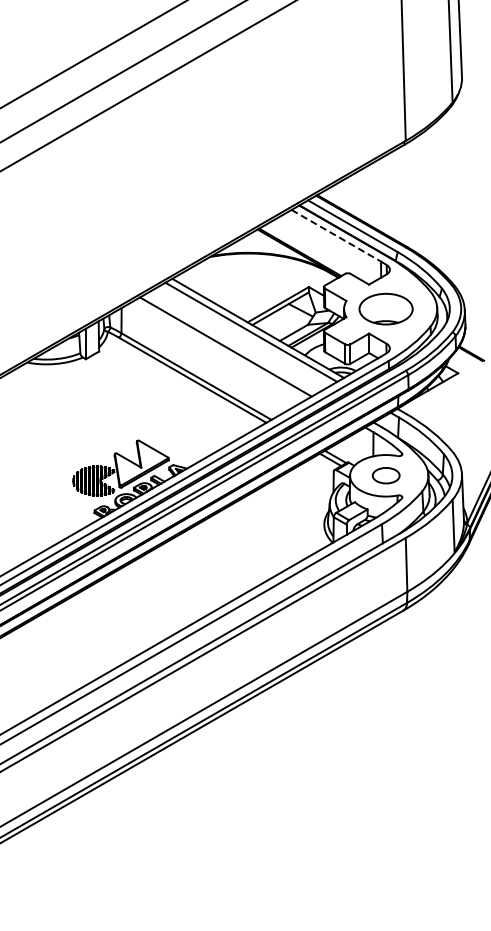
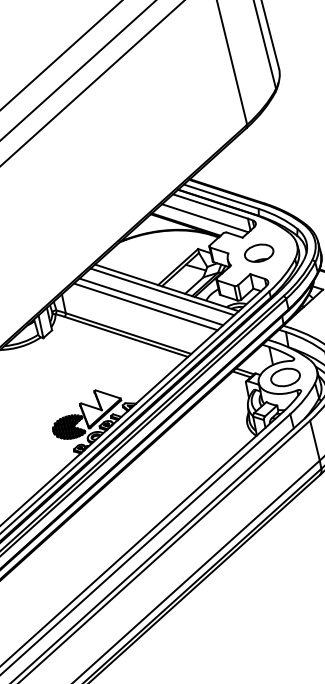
line: (336, 235) -> (210, 206), dashed -> solid
line: (326, 249) -> (205, 218), added
part: (385, 308) -> (258, 252), size x0.71
line: (234, 341) -> (151, 301), added
part: (386, 475) -> (285, 377), size x1.43

